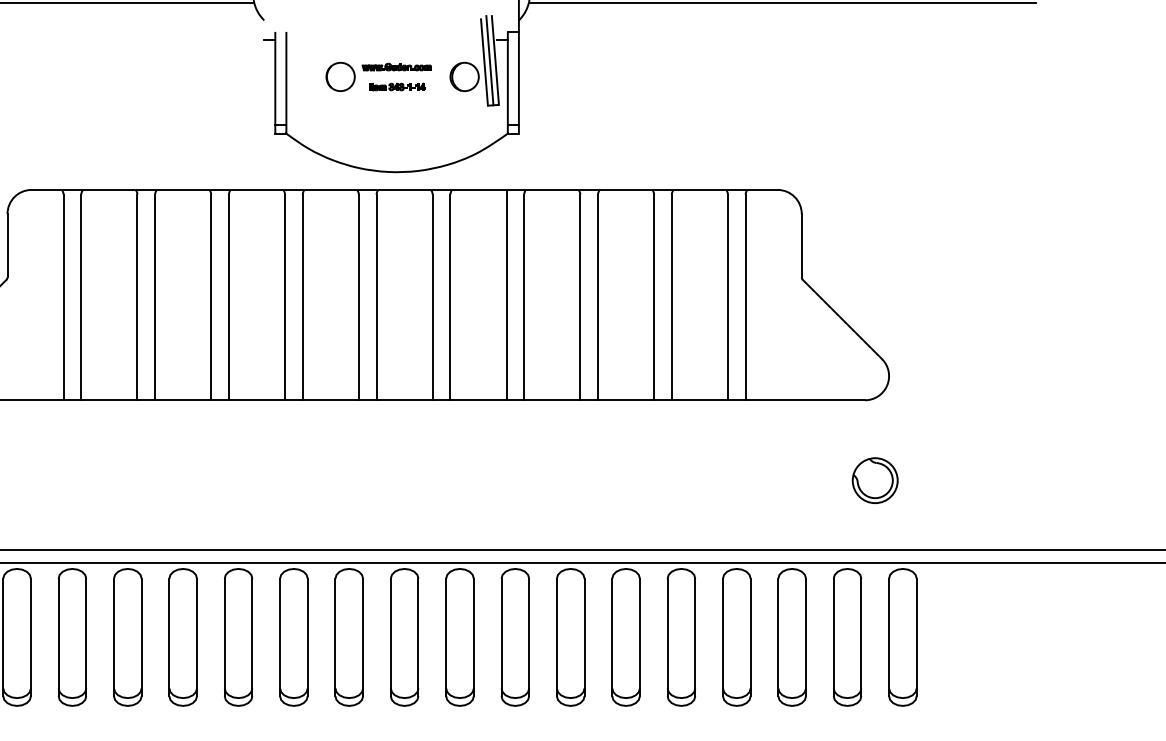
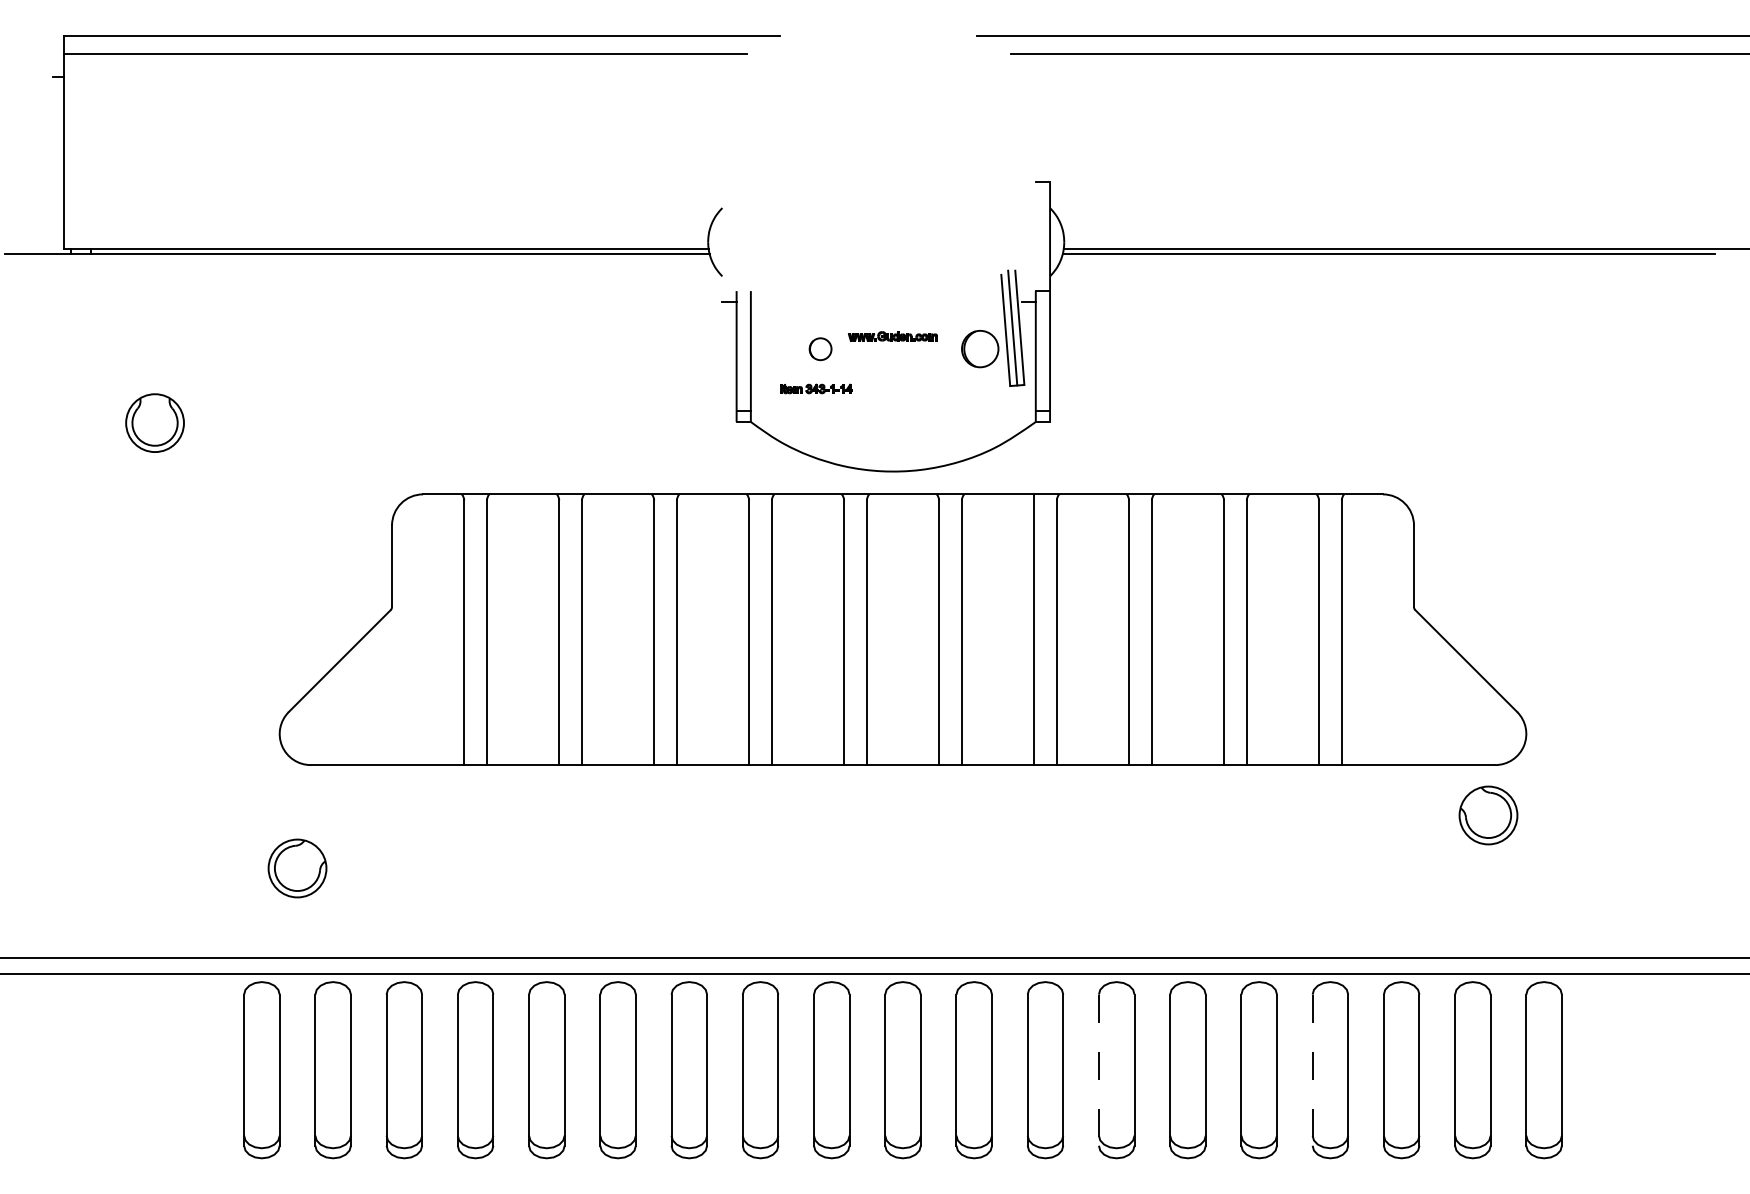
circle: (340, 77) -> (820, 349), size x0.6
part: (397, 86) -> (816, 388), moved
part: (875, 480) -> (1488, 815), moved
line: (556, 637) -> (1098, 1070), solid -> dashed
line: (722, 637) -> (1312, 1070), solid -> dashed

